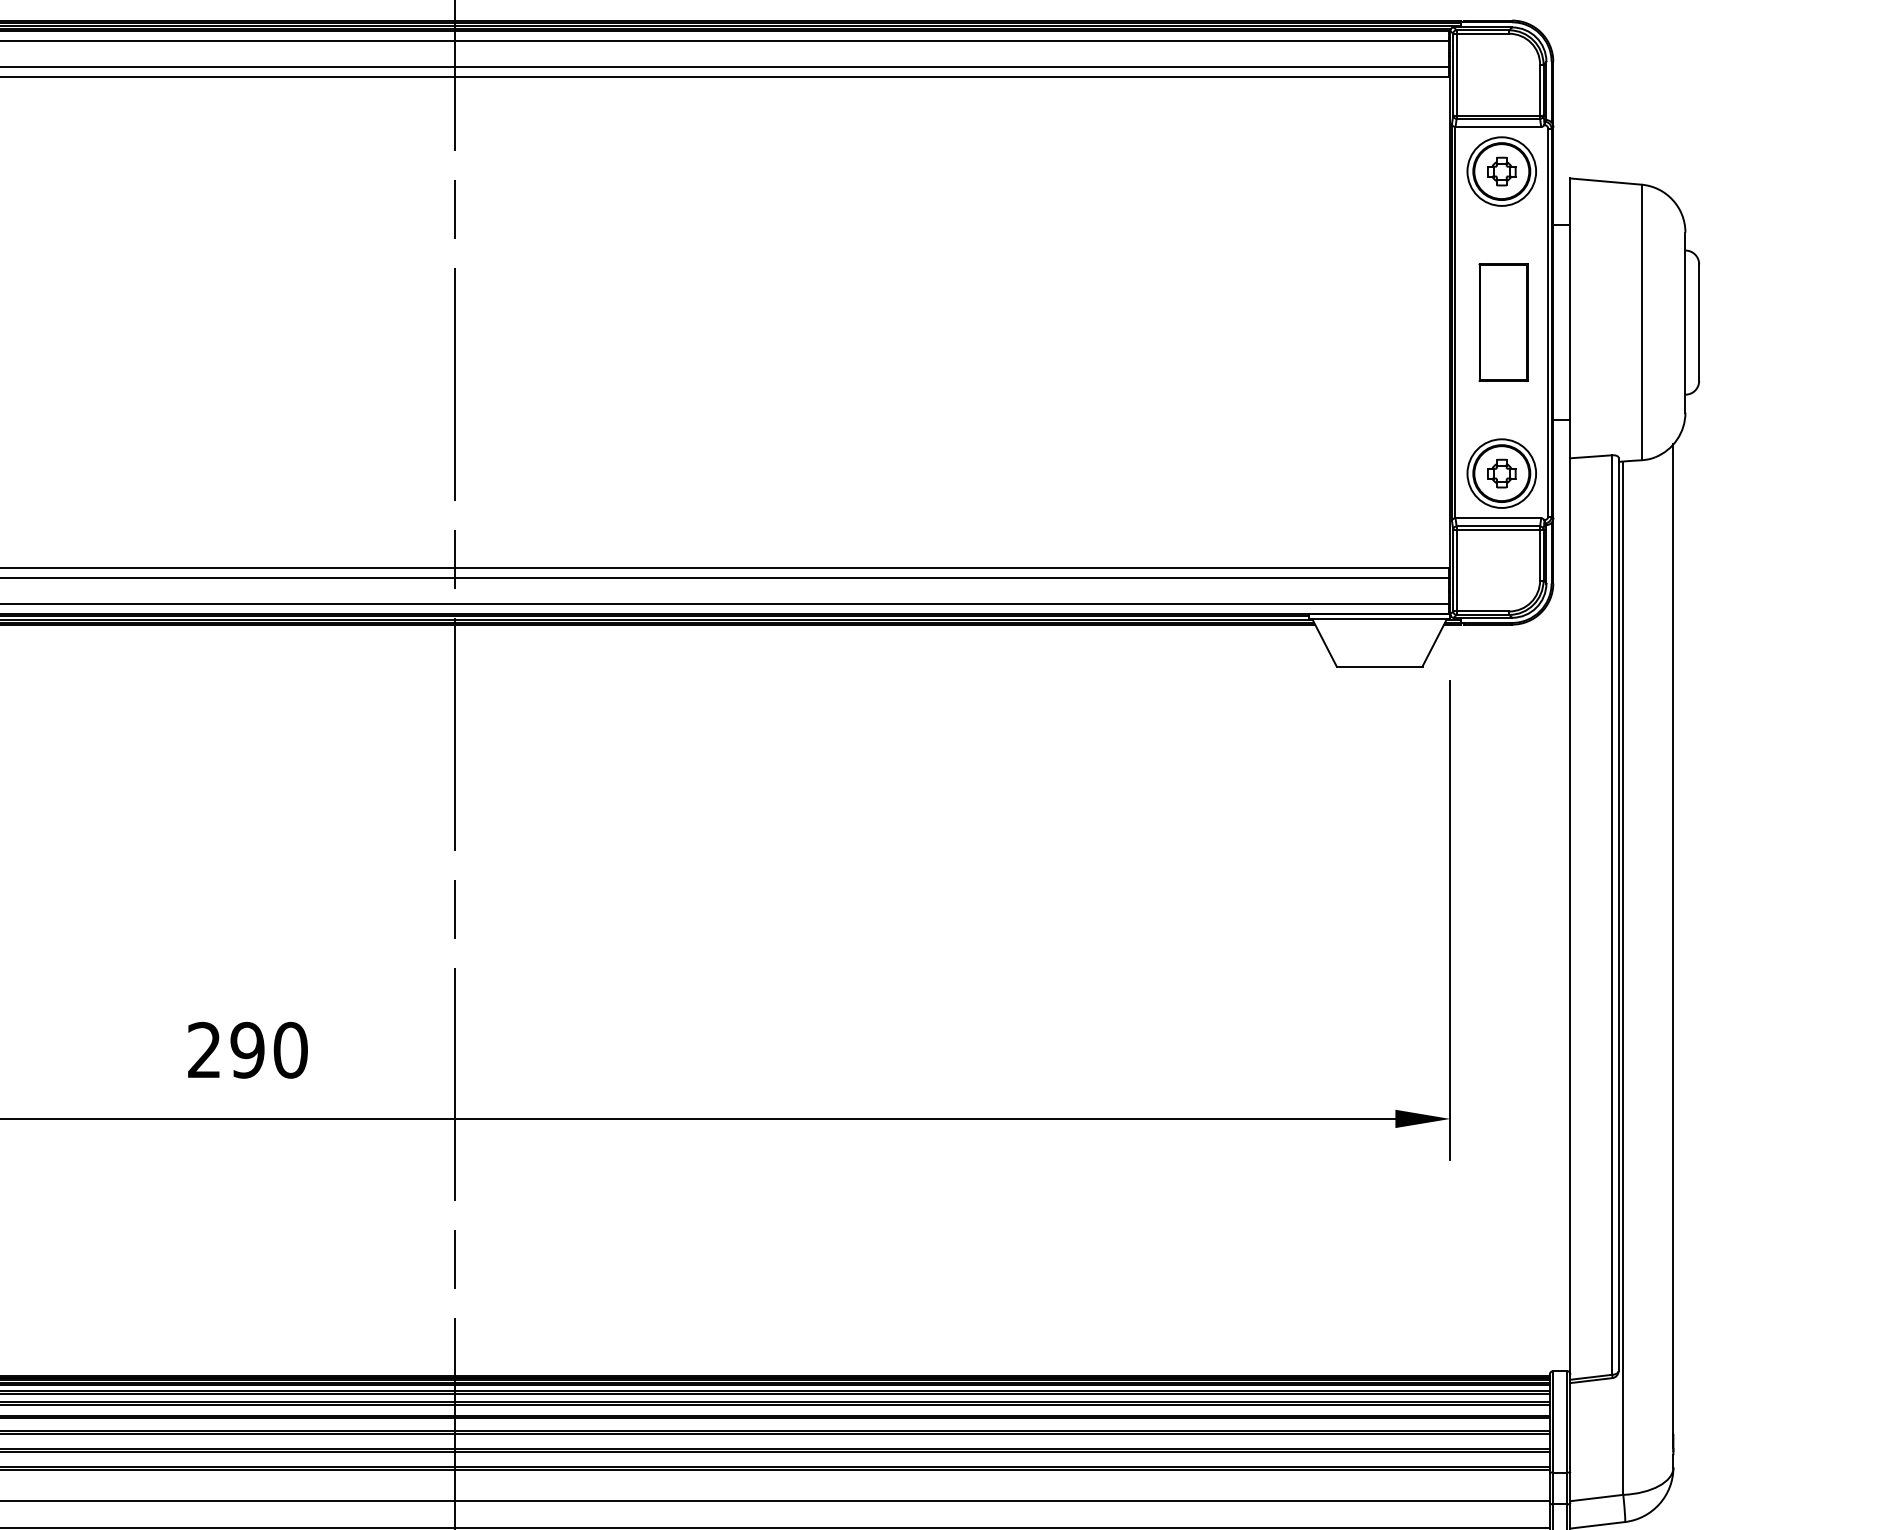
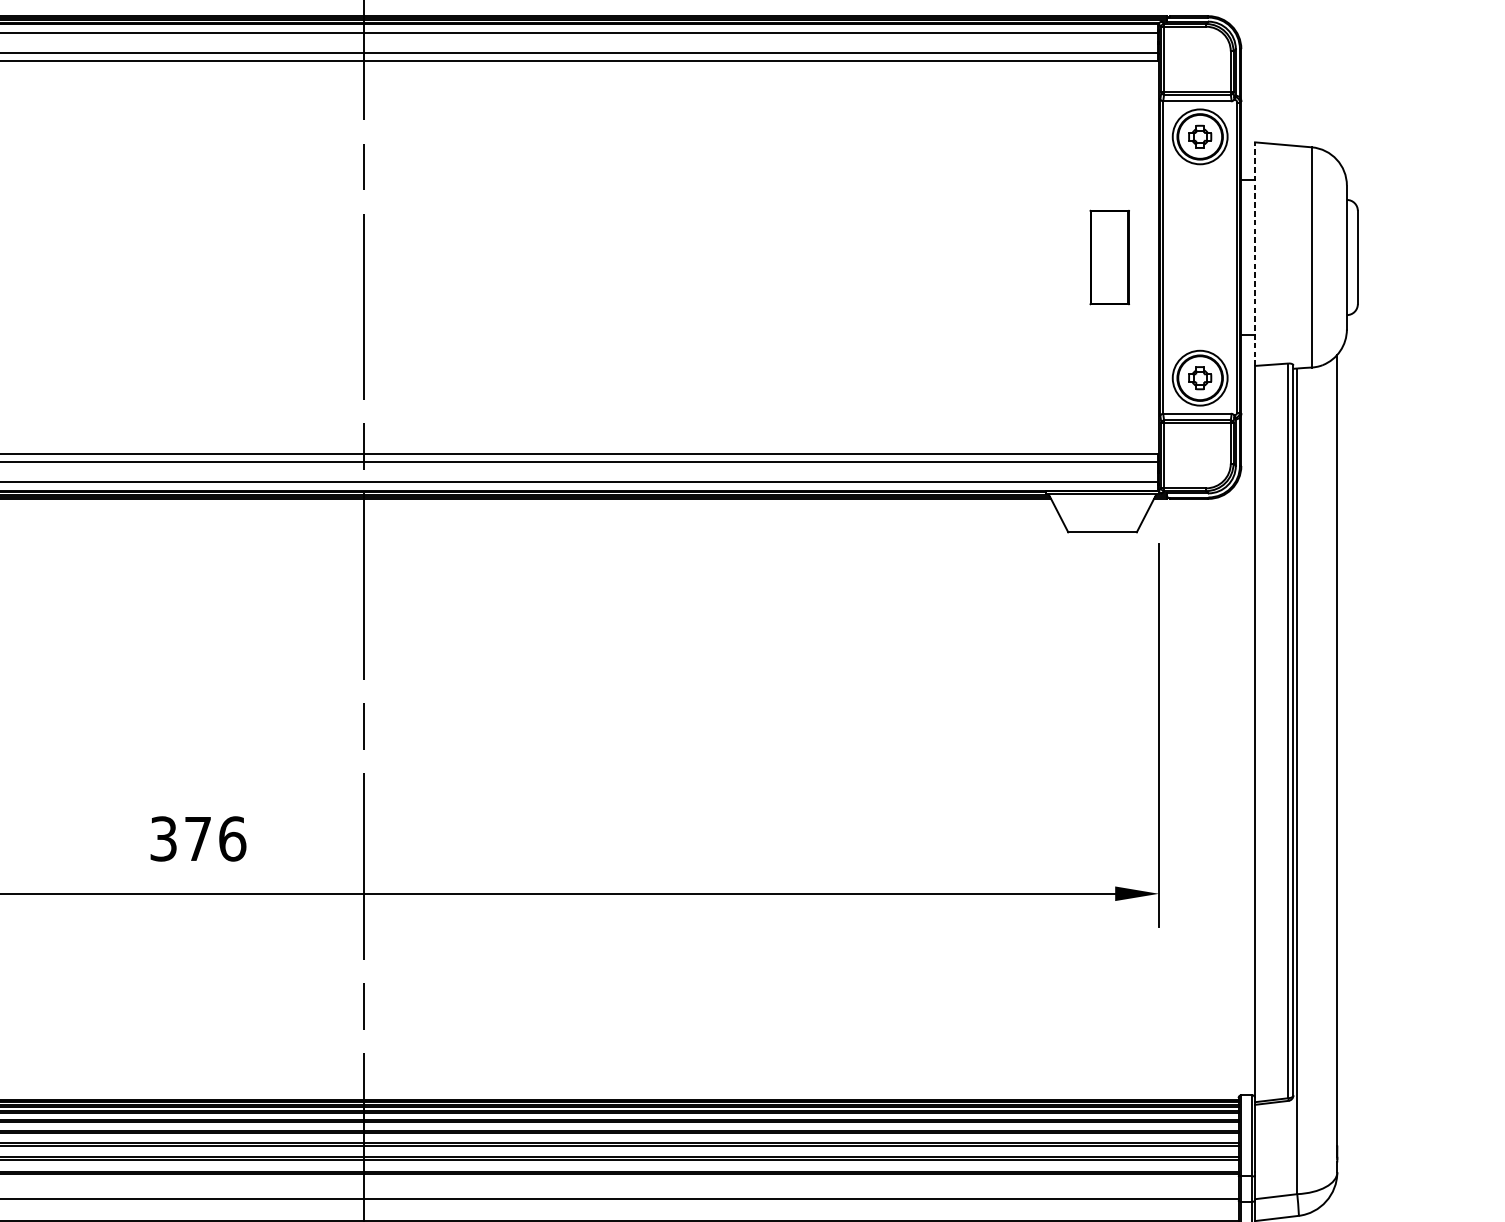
line: (1570, 318) -> (1255, 254), solid -> dashed
part: (1503, 322) -> (1109, 257), moved
text: (248, 1049) -> (198, 838), 290 -> 376

